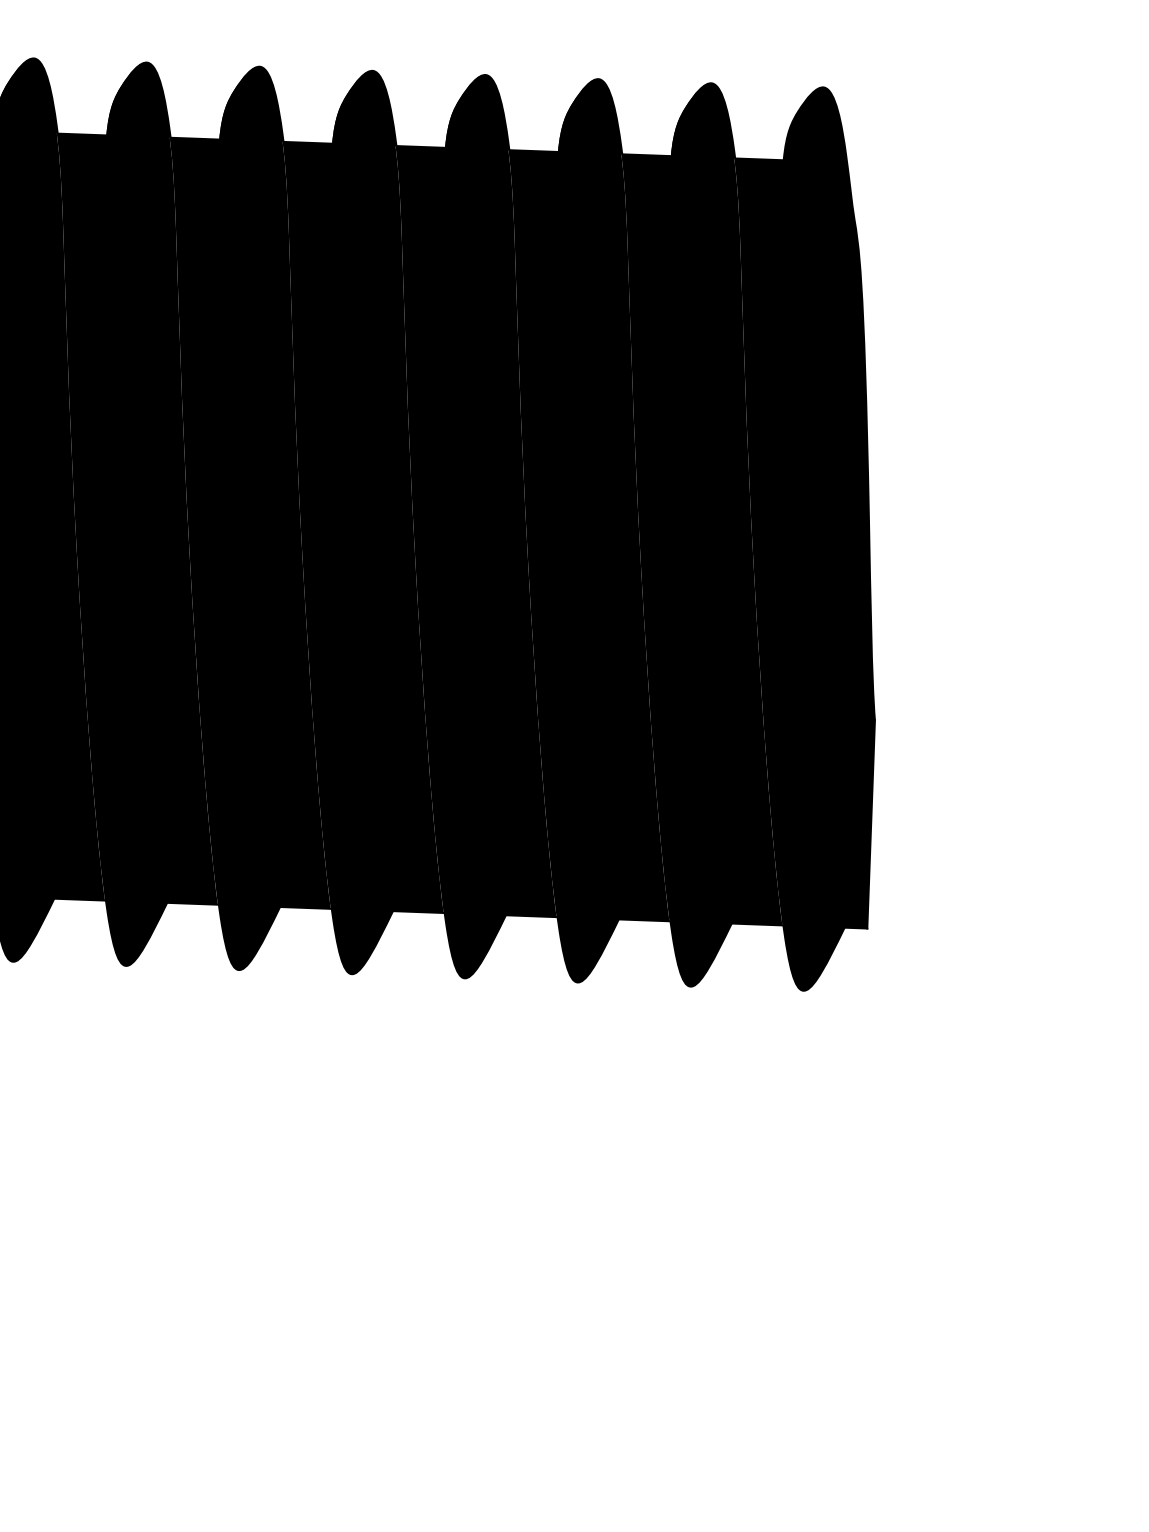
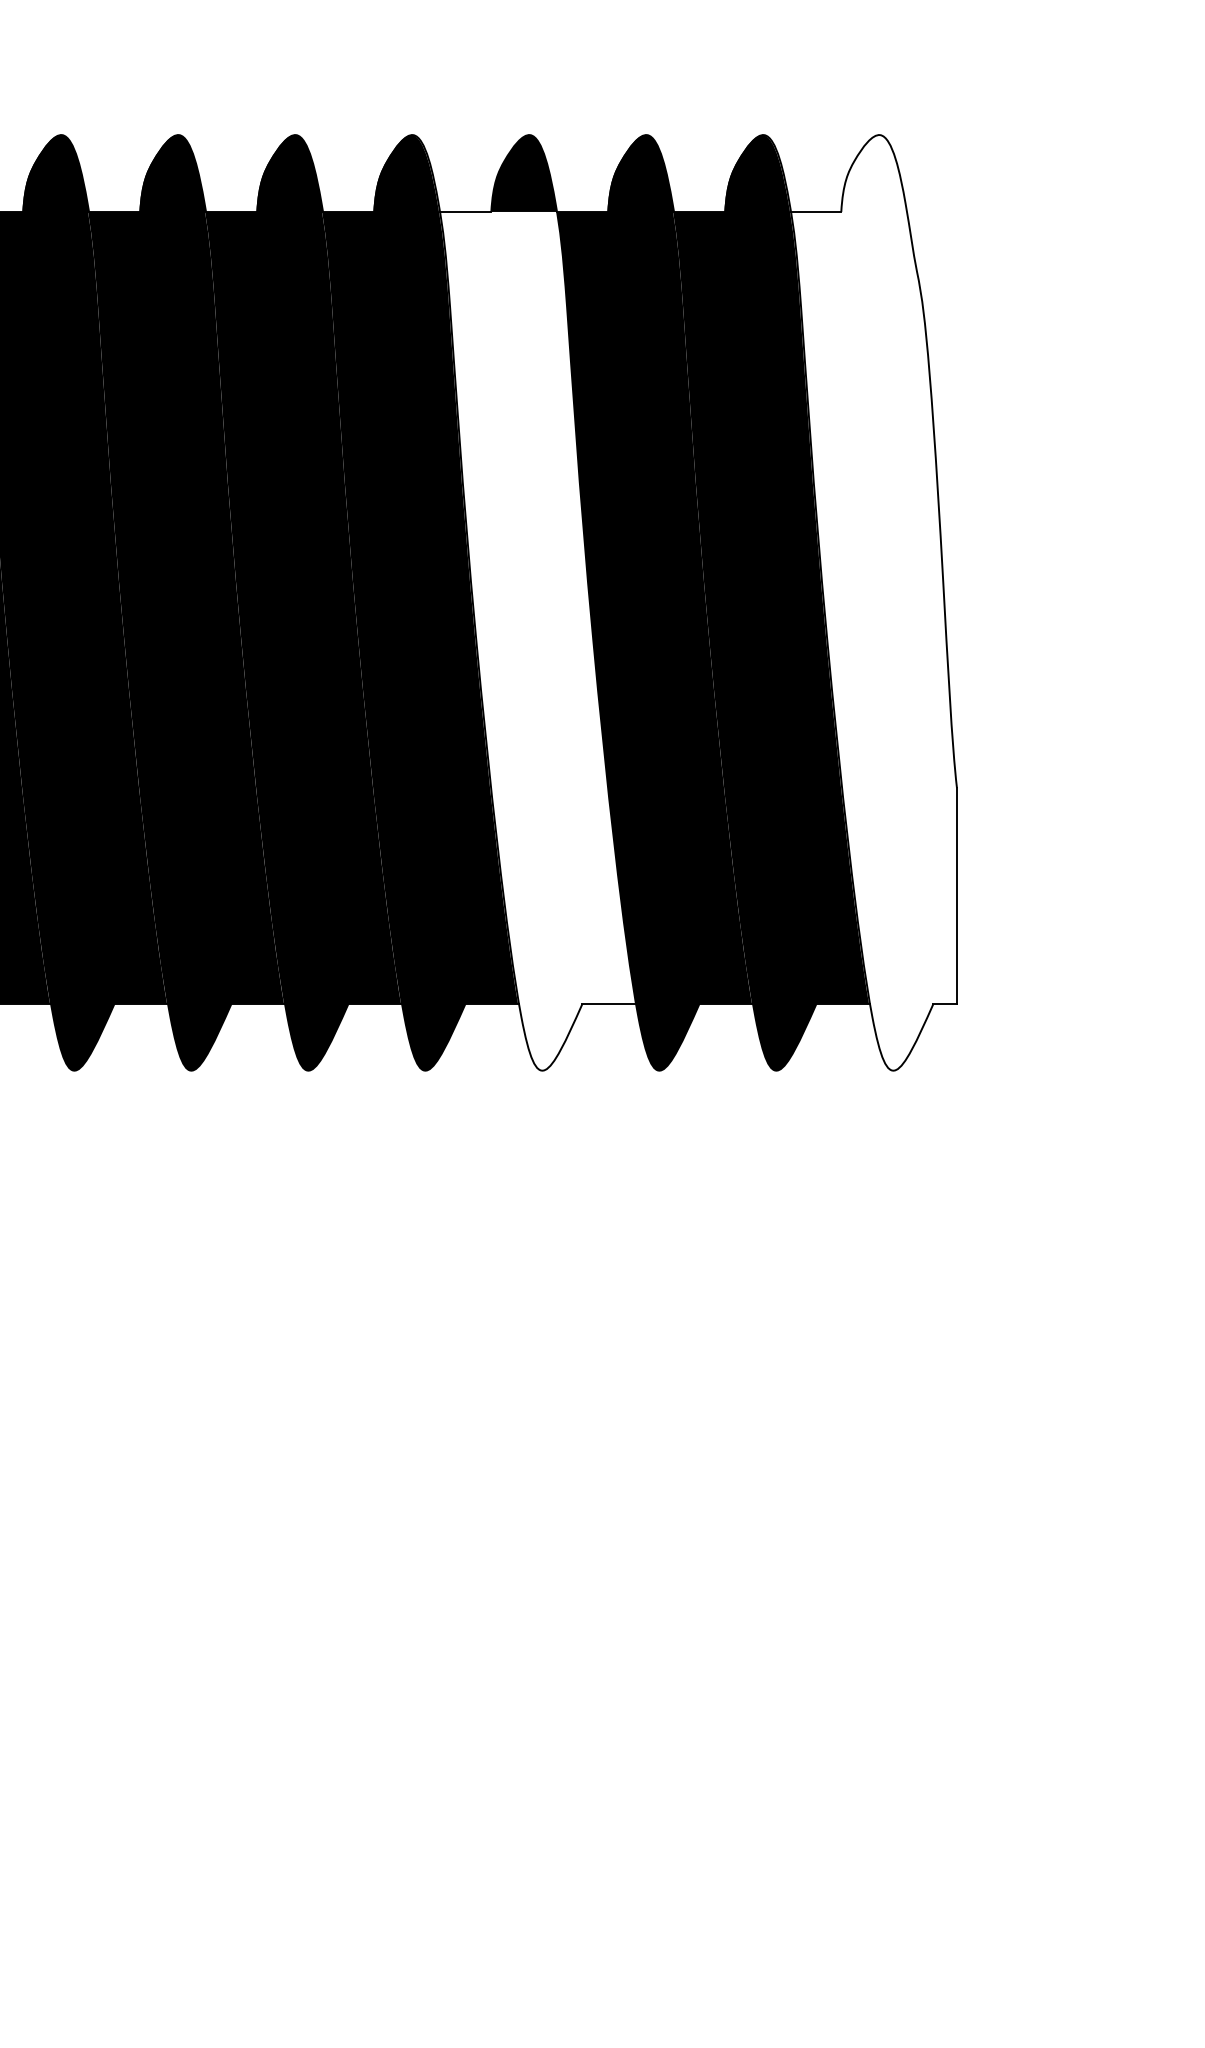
fill: (444, 525) -> (504, 602), removed
fill: (770, 537) -> (841, 602), removed

